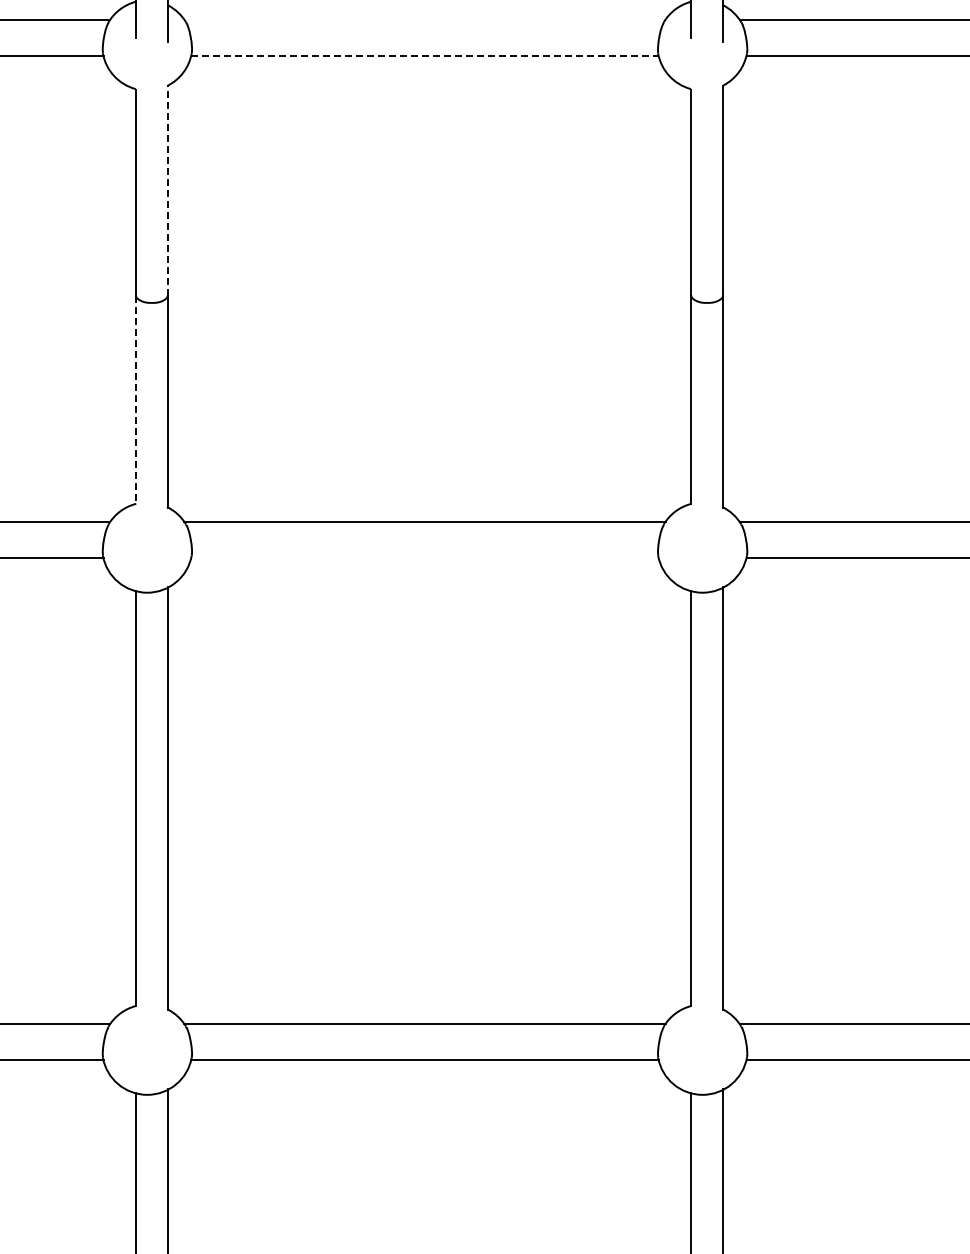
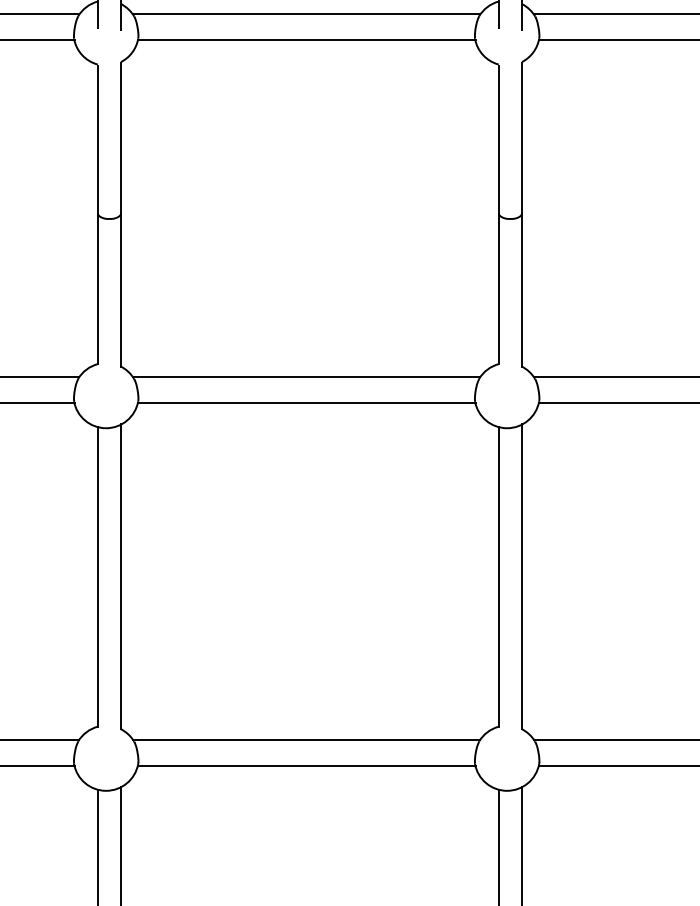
line: (424, 19) -> (306, 14), added
line: (425, 55) -> (307, 40), dashed -> solid
line: (167, 189) -> (120, 137), dashed -> solid
line: (135, 400) -> (97, 289), dashed -> solid
line: (424, 557) -> (306, 402), added

